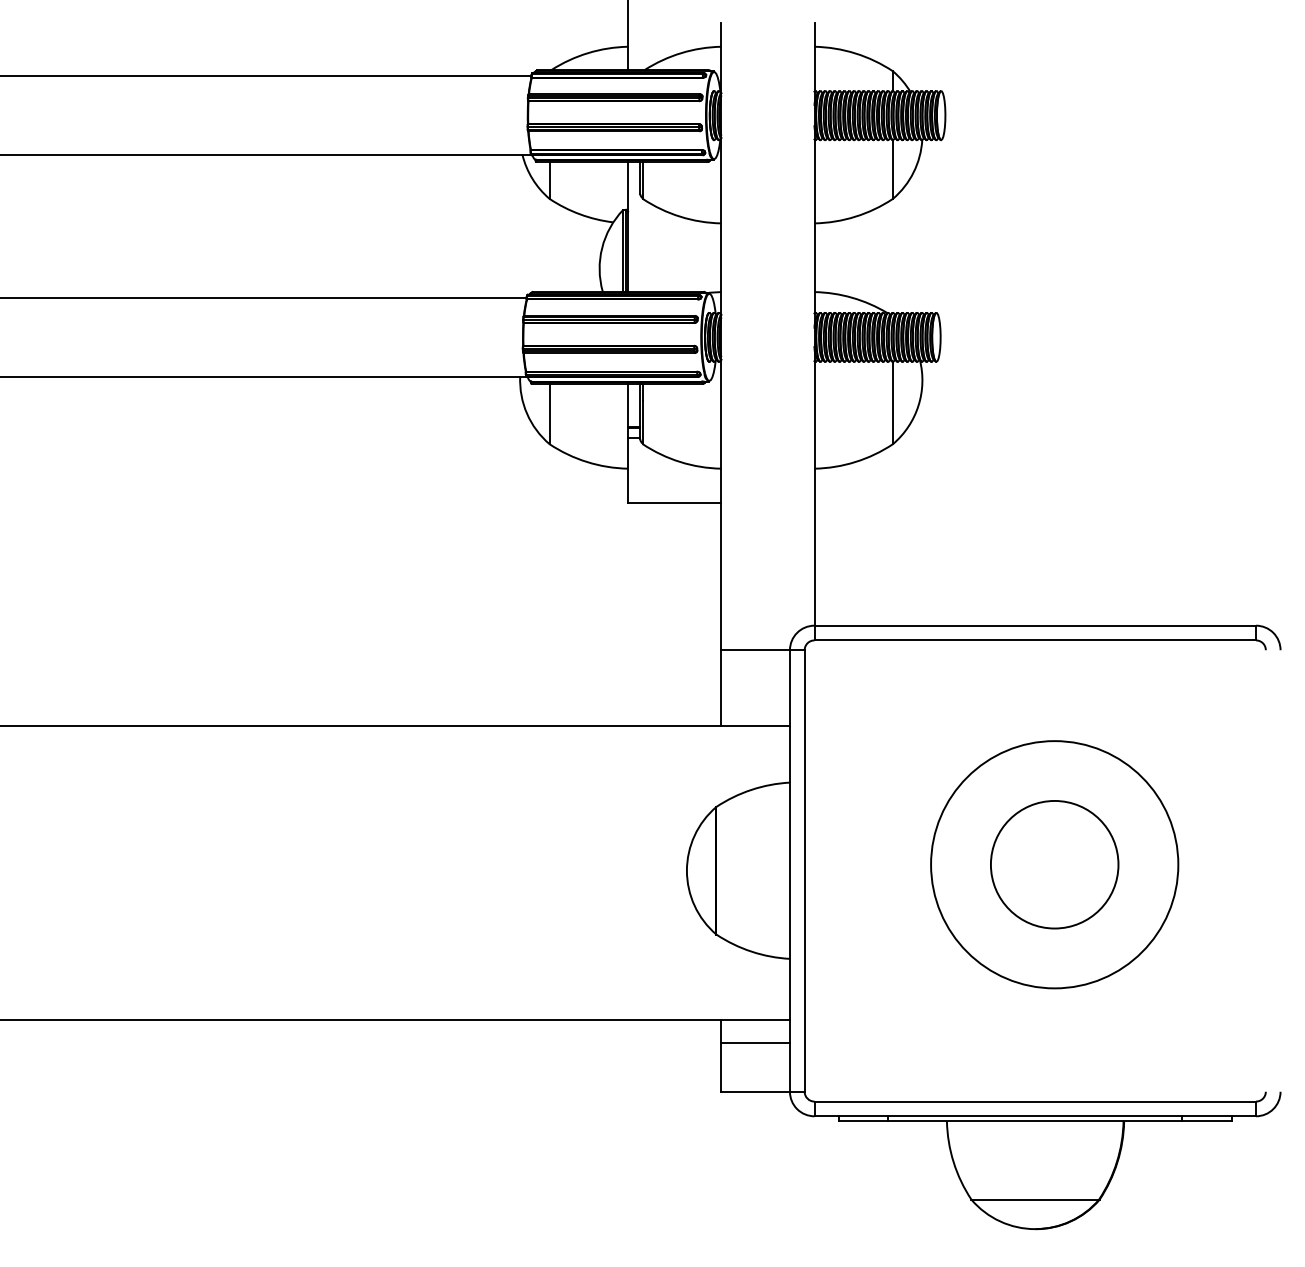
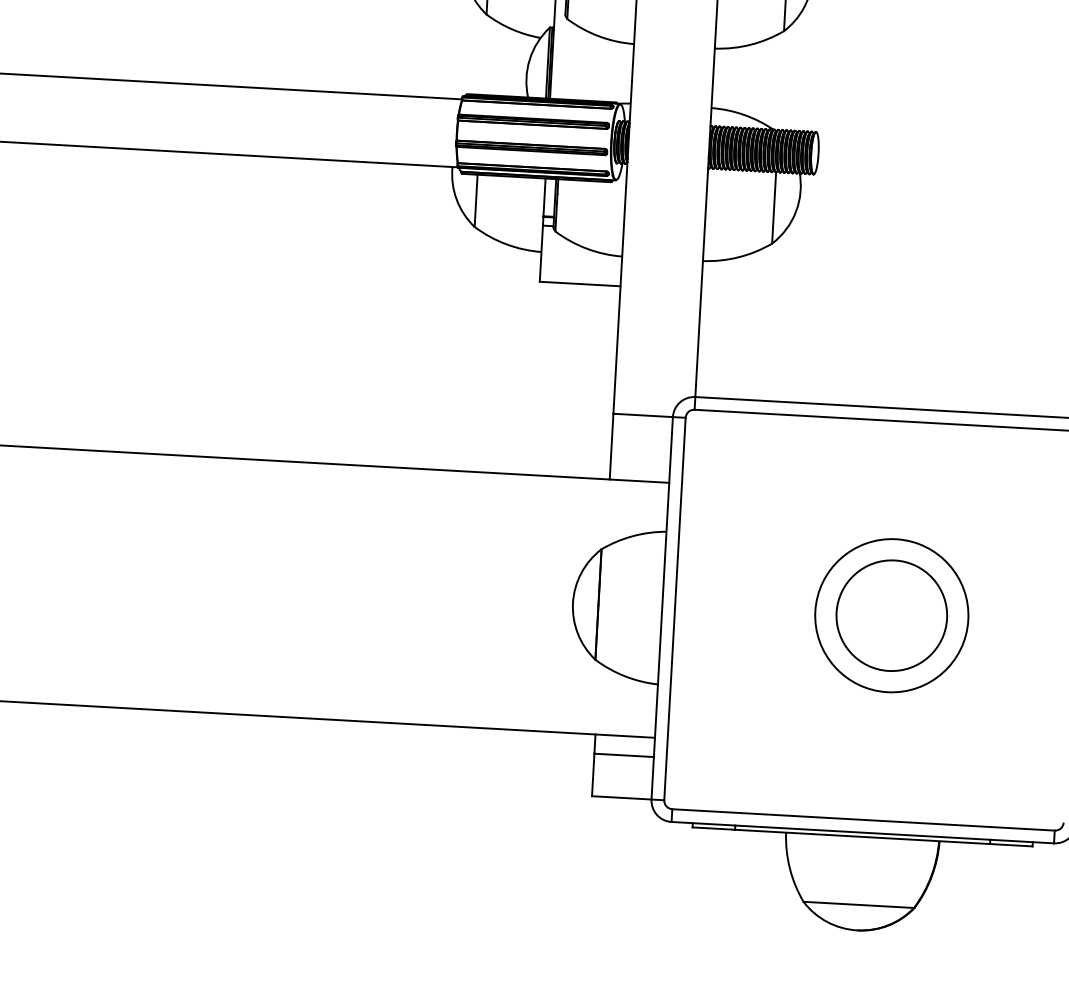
circle: (1054, 864) -> (891, 615), size x0.71

